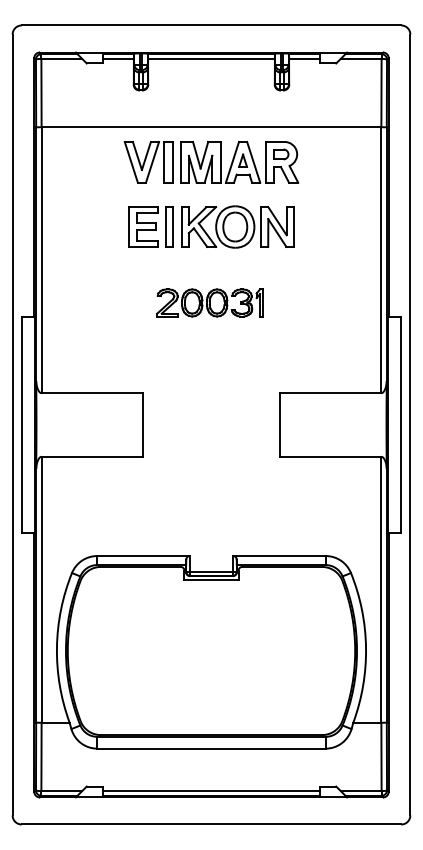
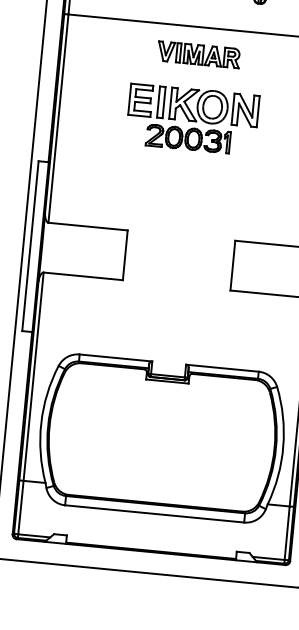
part: (211, 162) -> (198, 54), size x0.6
part: (209, 302) -> (187, 138), moved
line: (211, 791) -> (151, 547), removed

